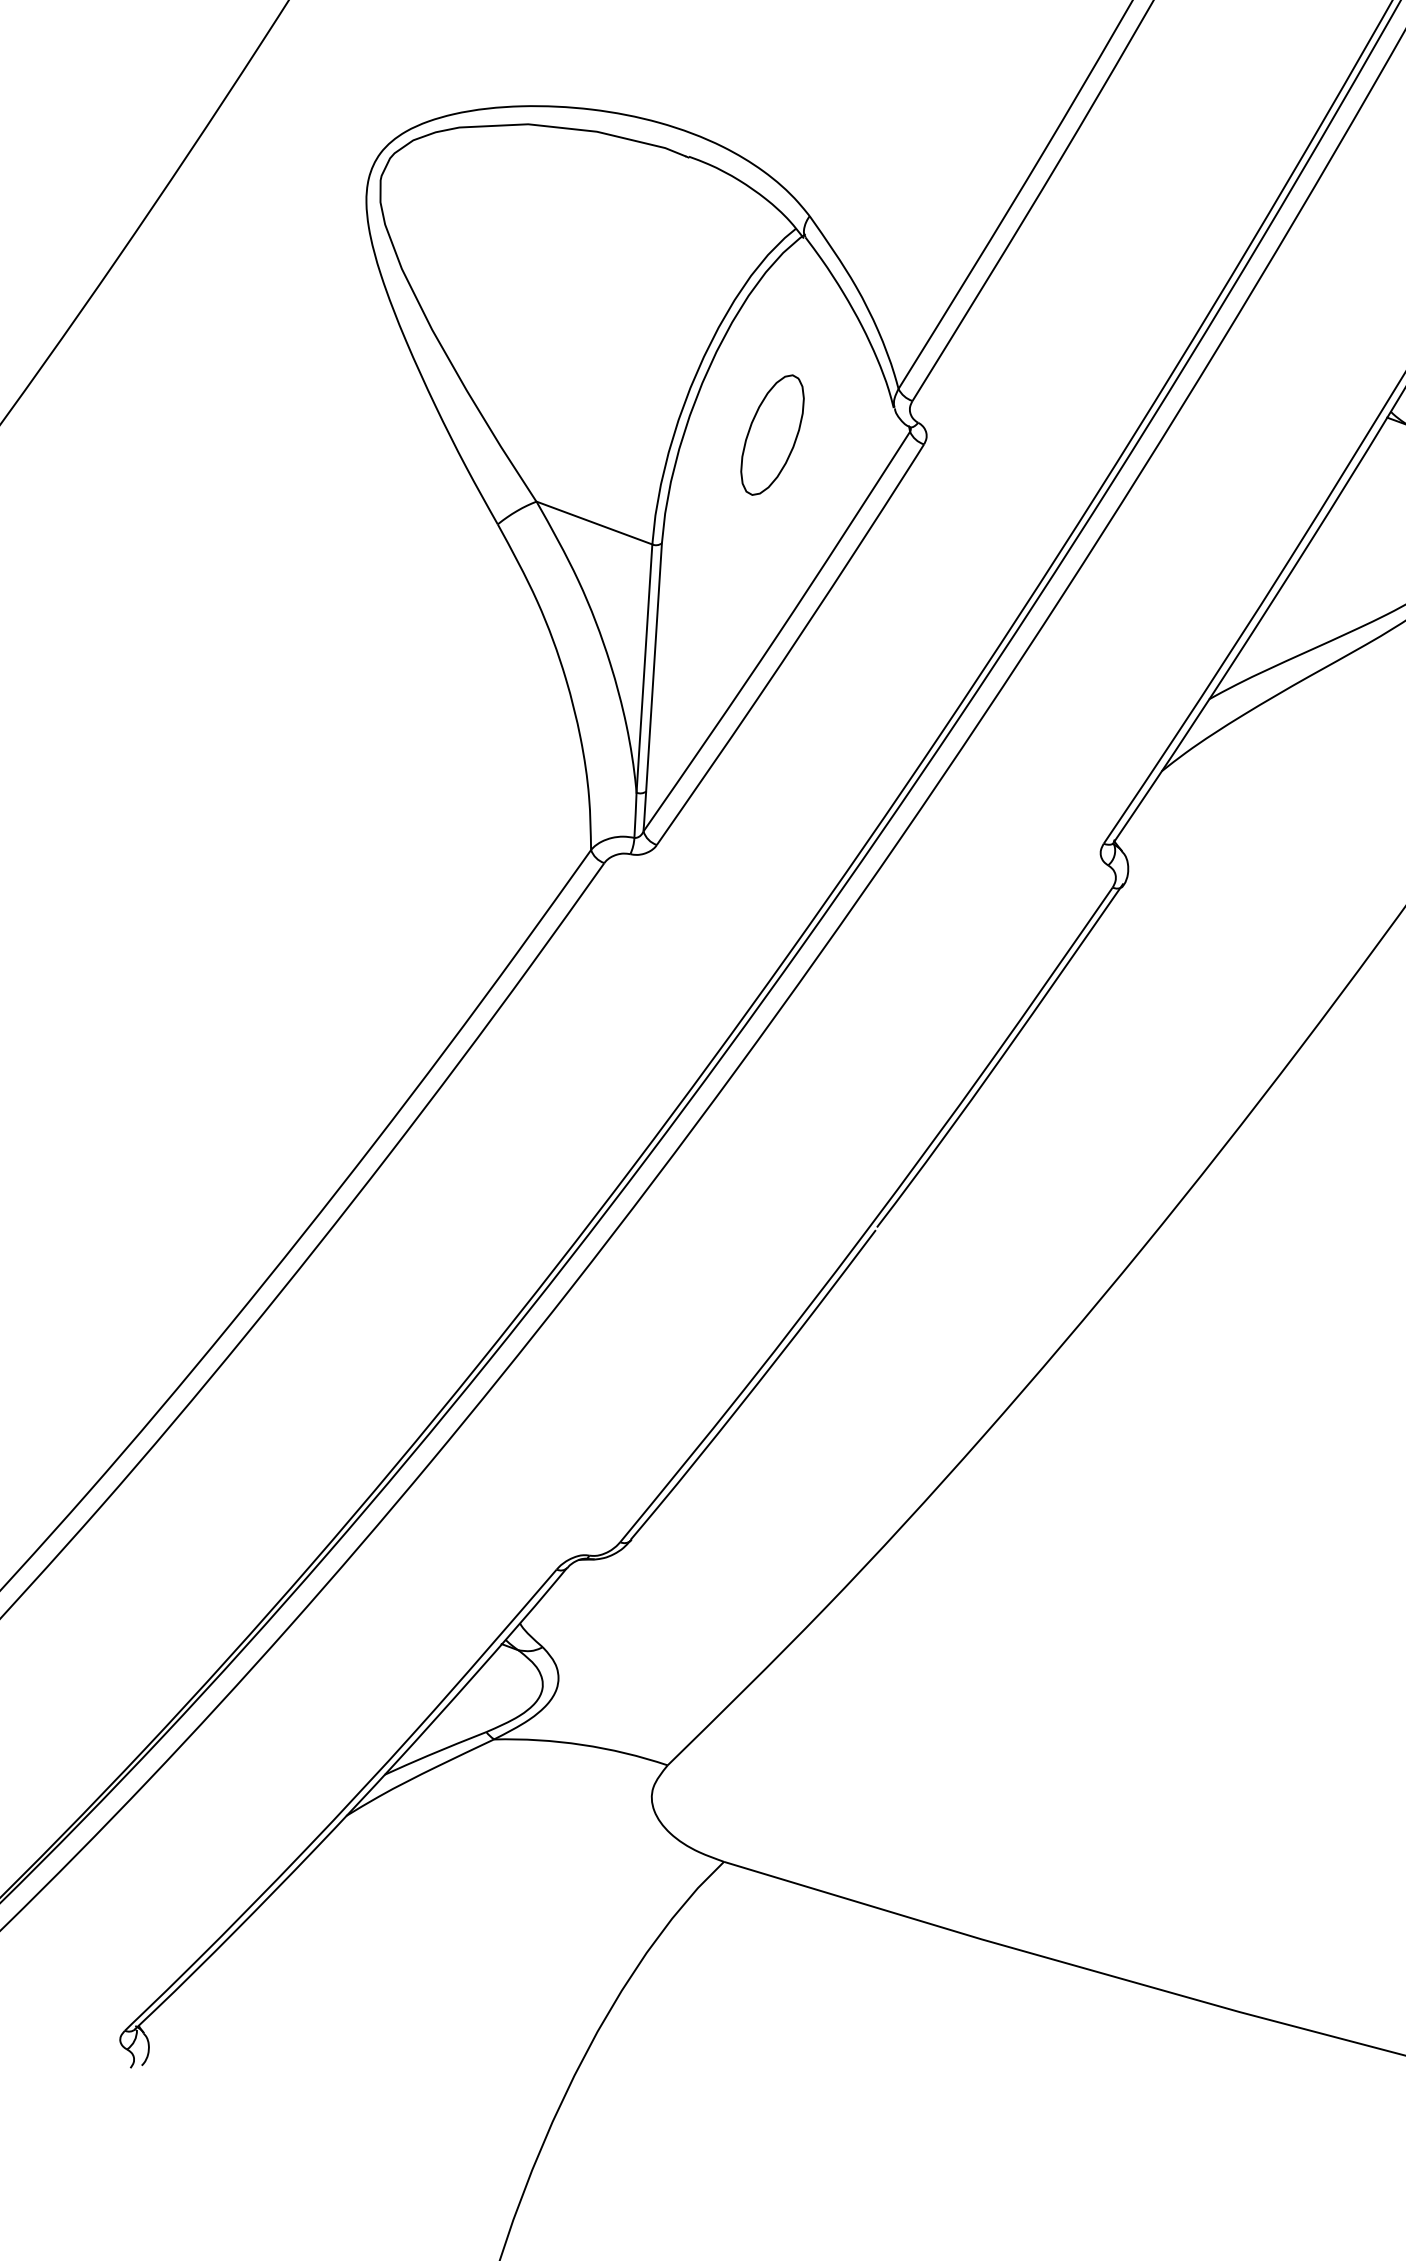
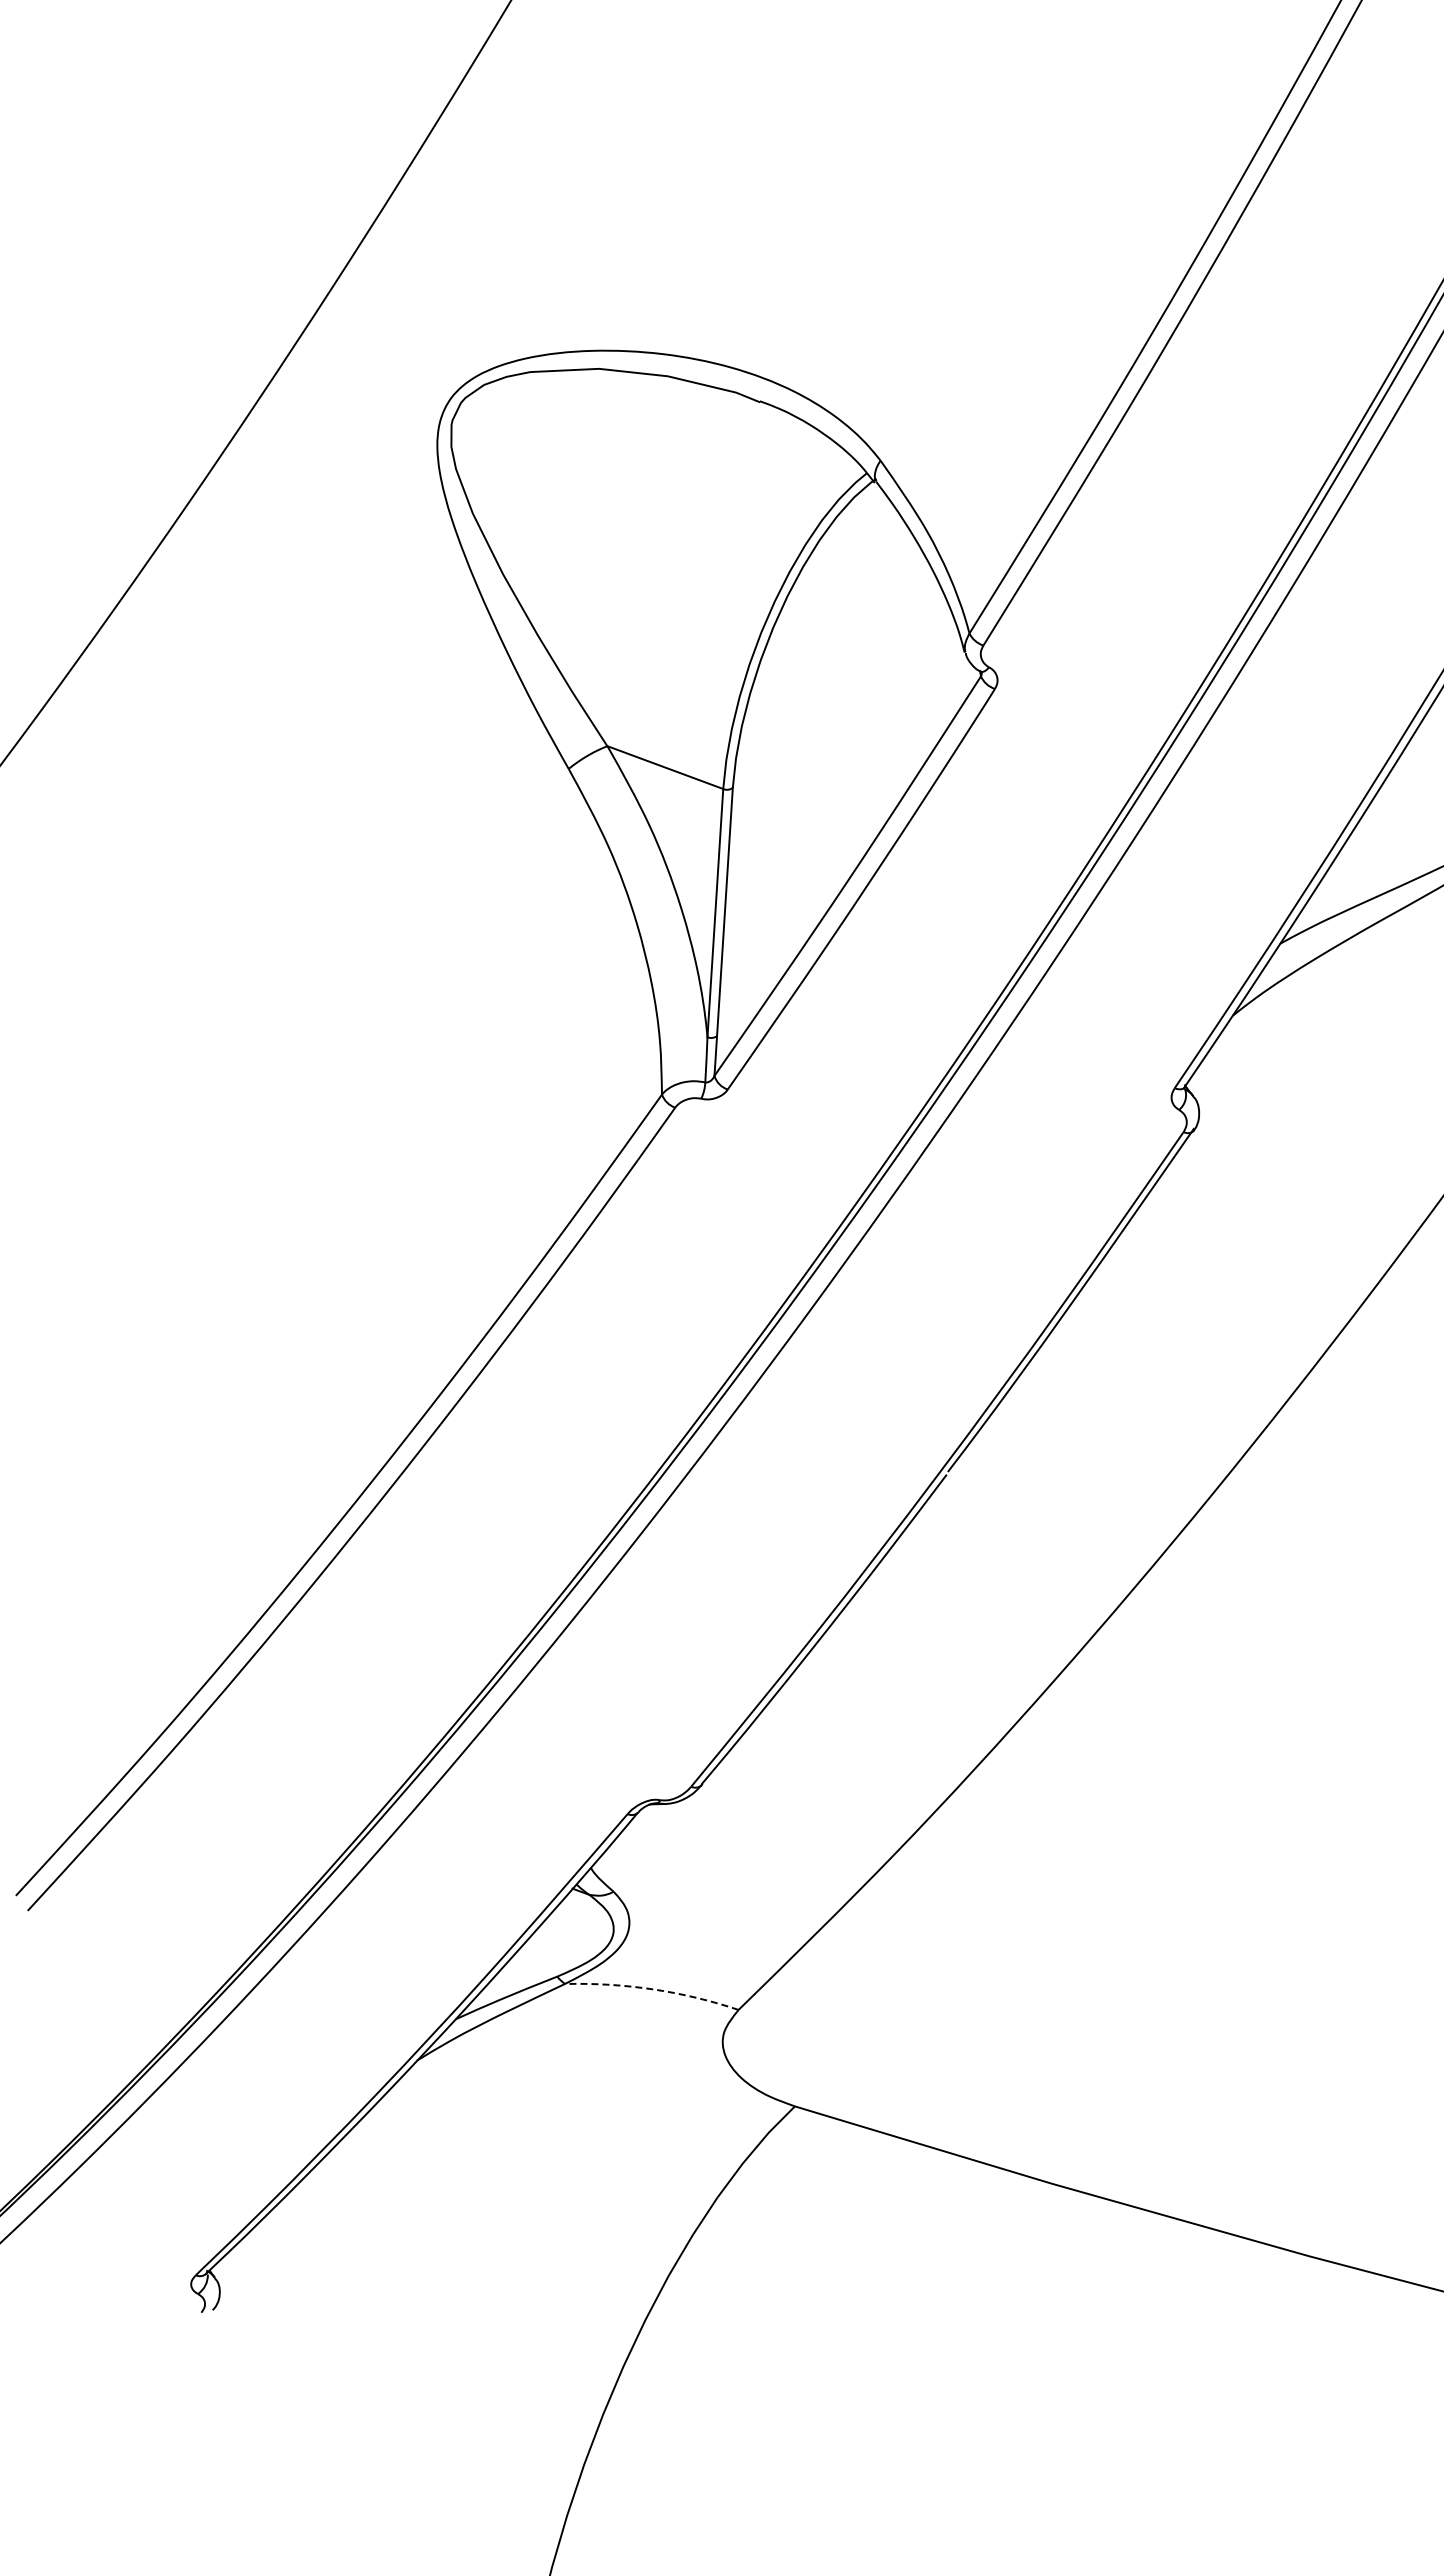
part: (772, 434) -> (843, 679), removed
arc: (582, 1744) -> (653, 1989), solid -> dashed

